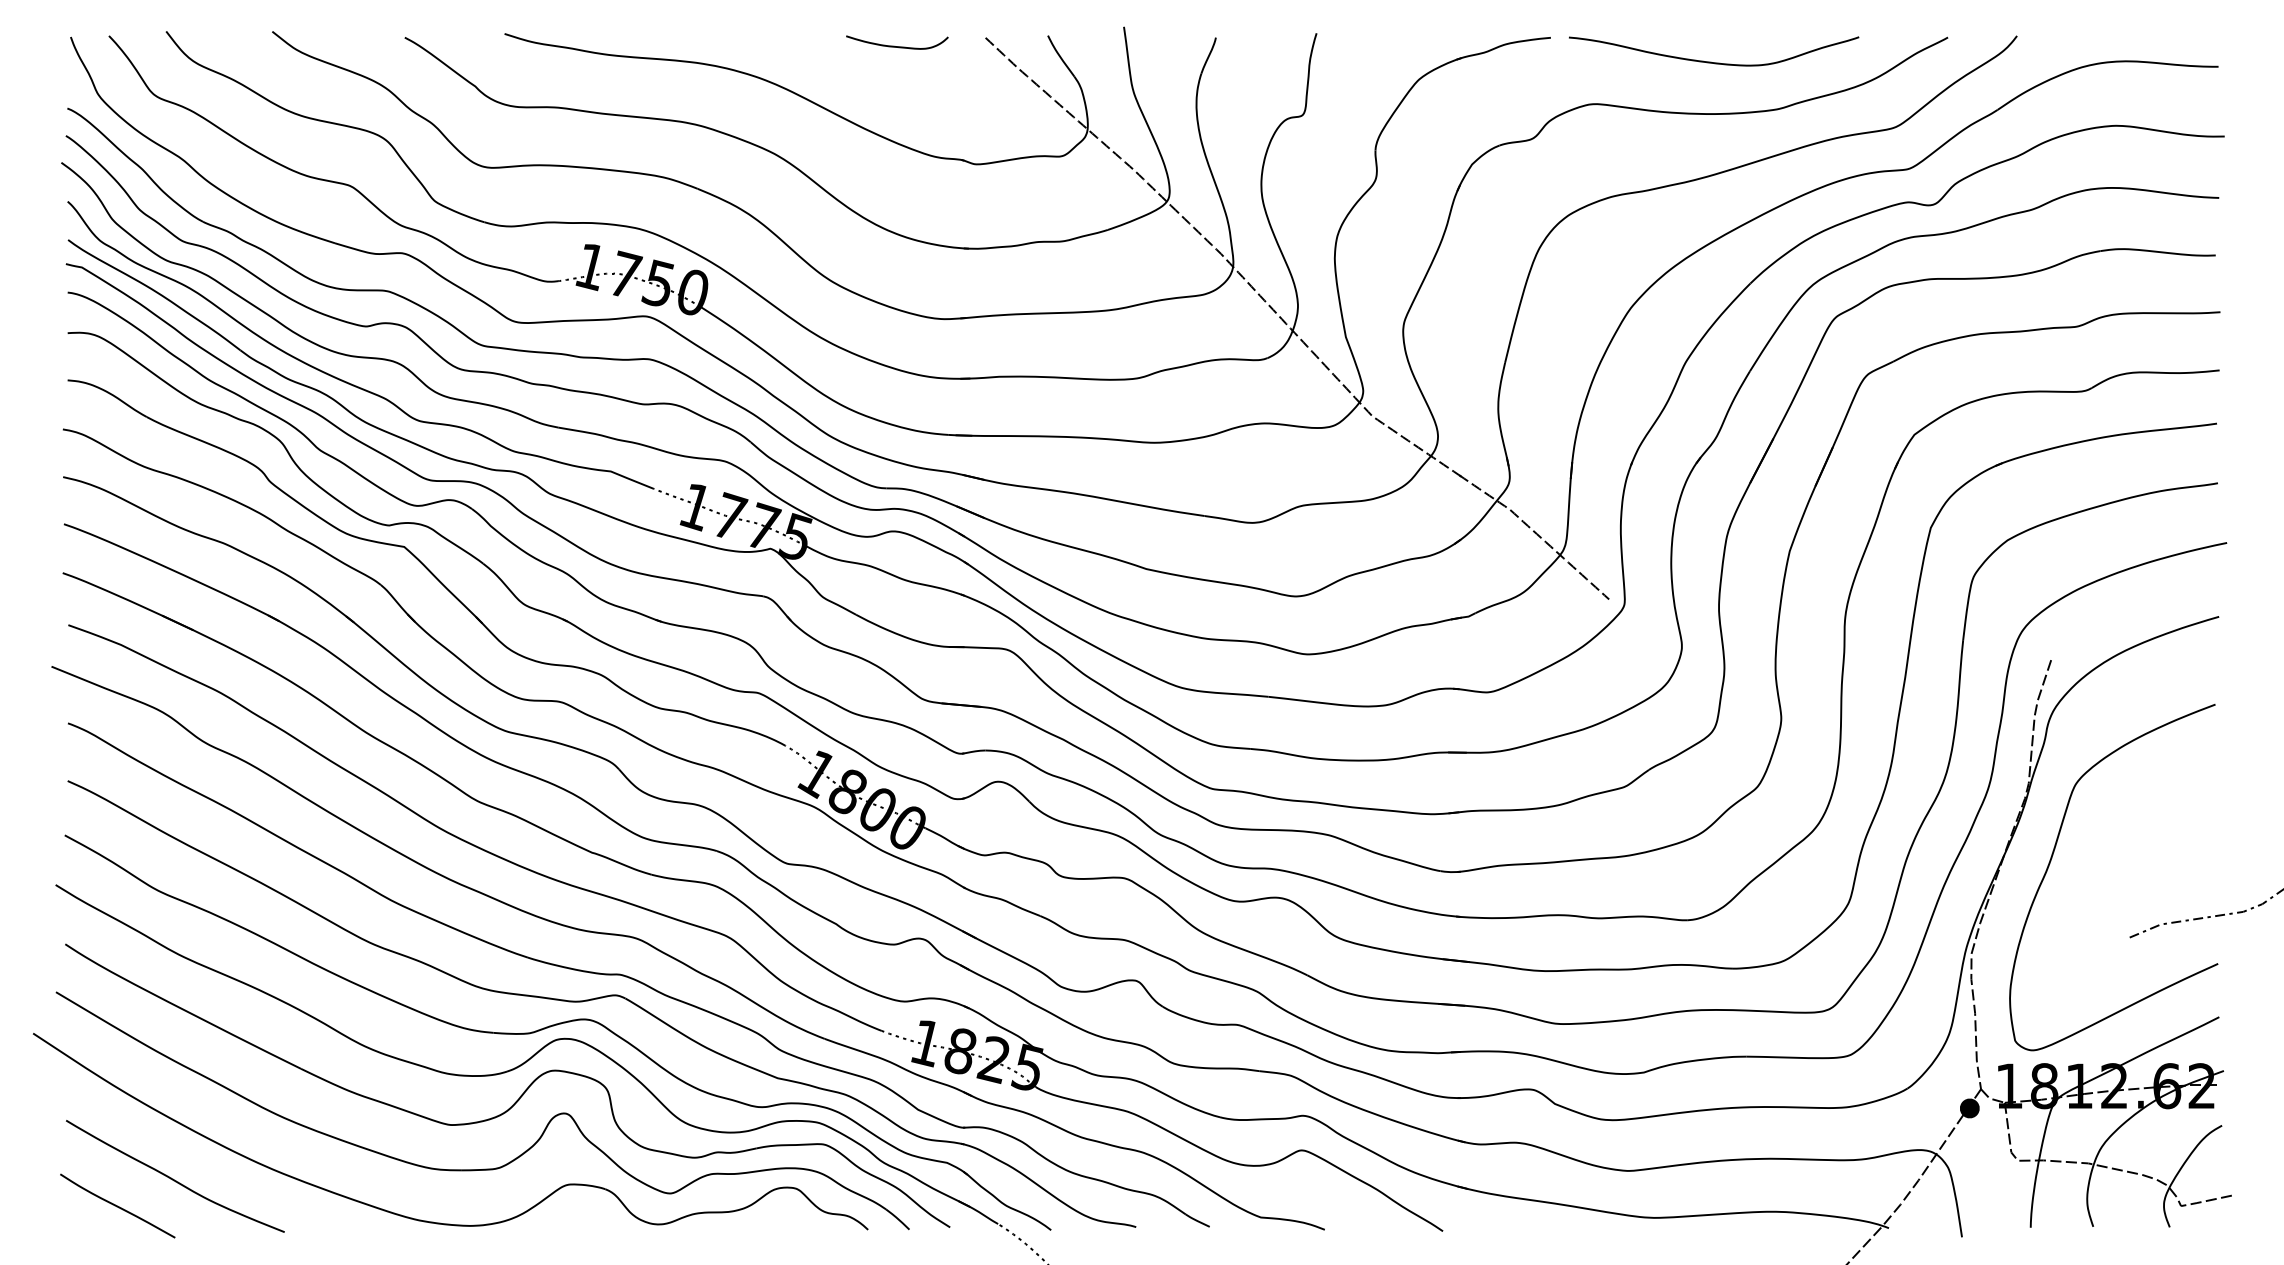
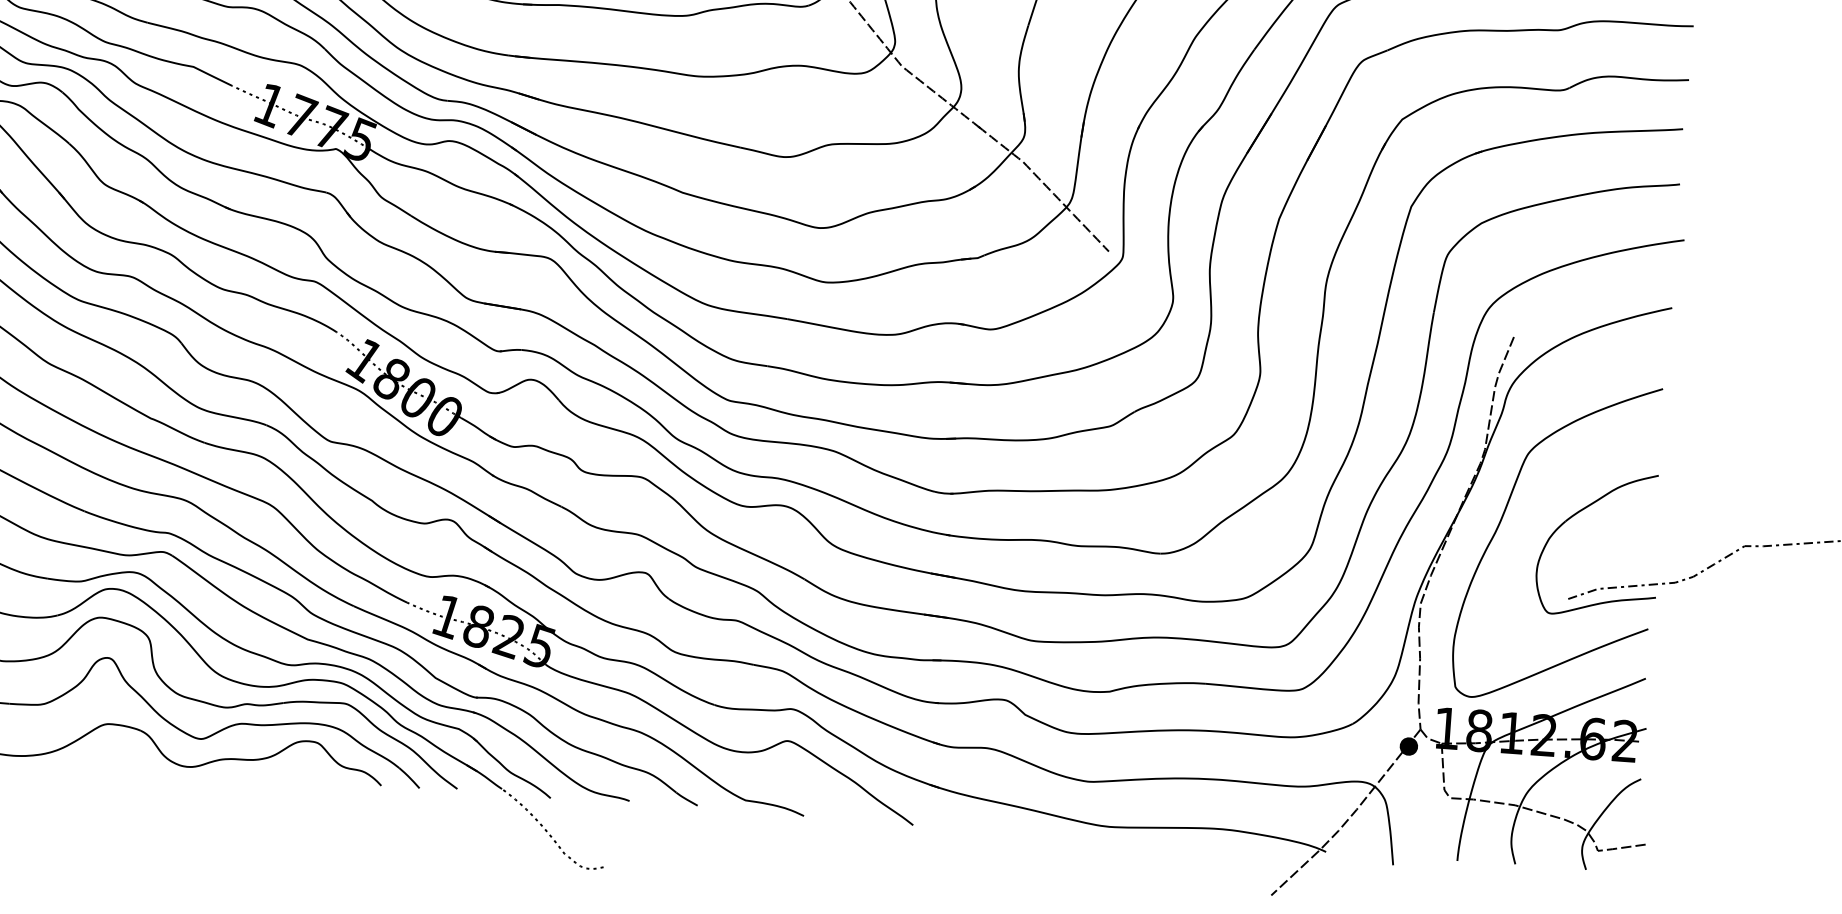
part: (2134, 844) -> (1578, 513), added

